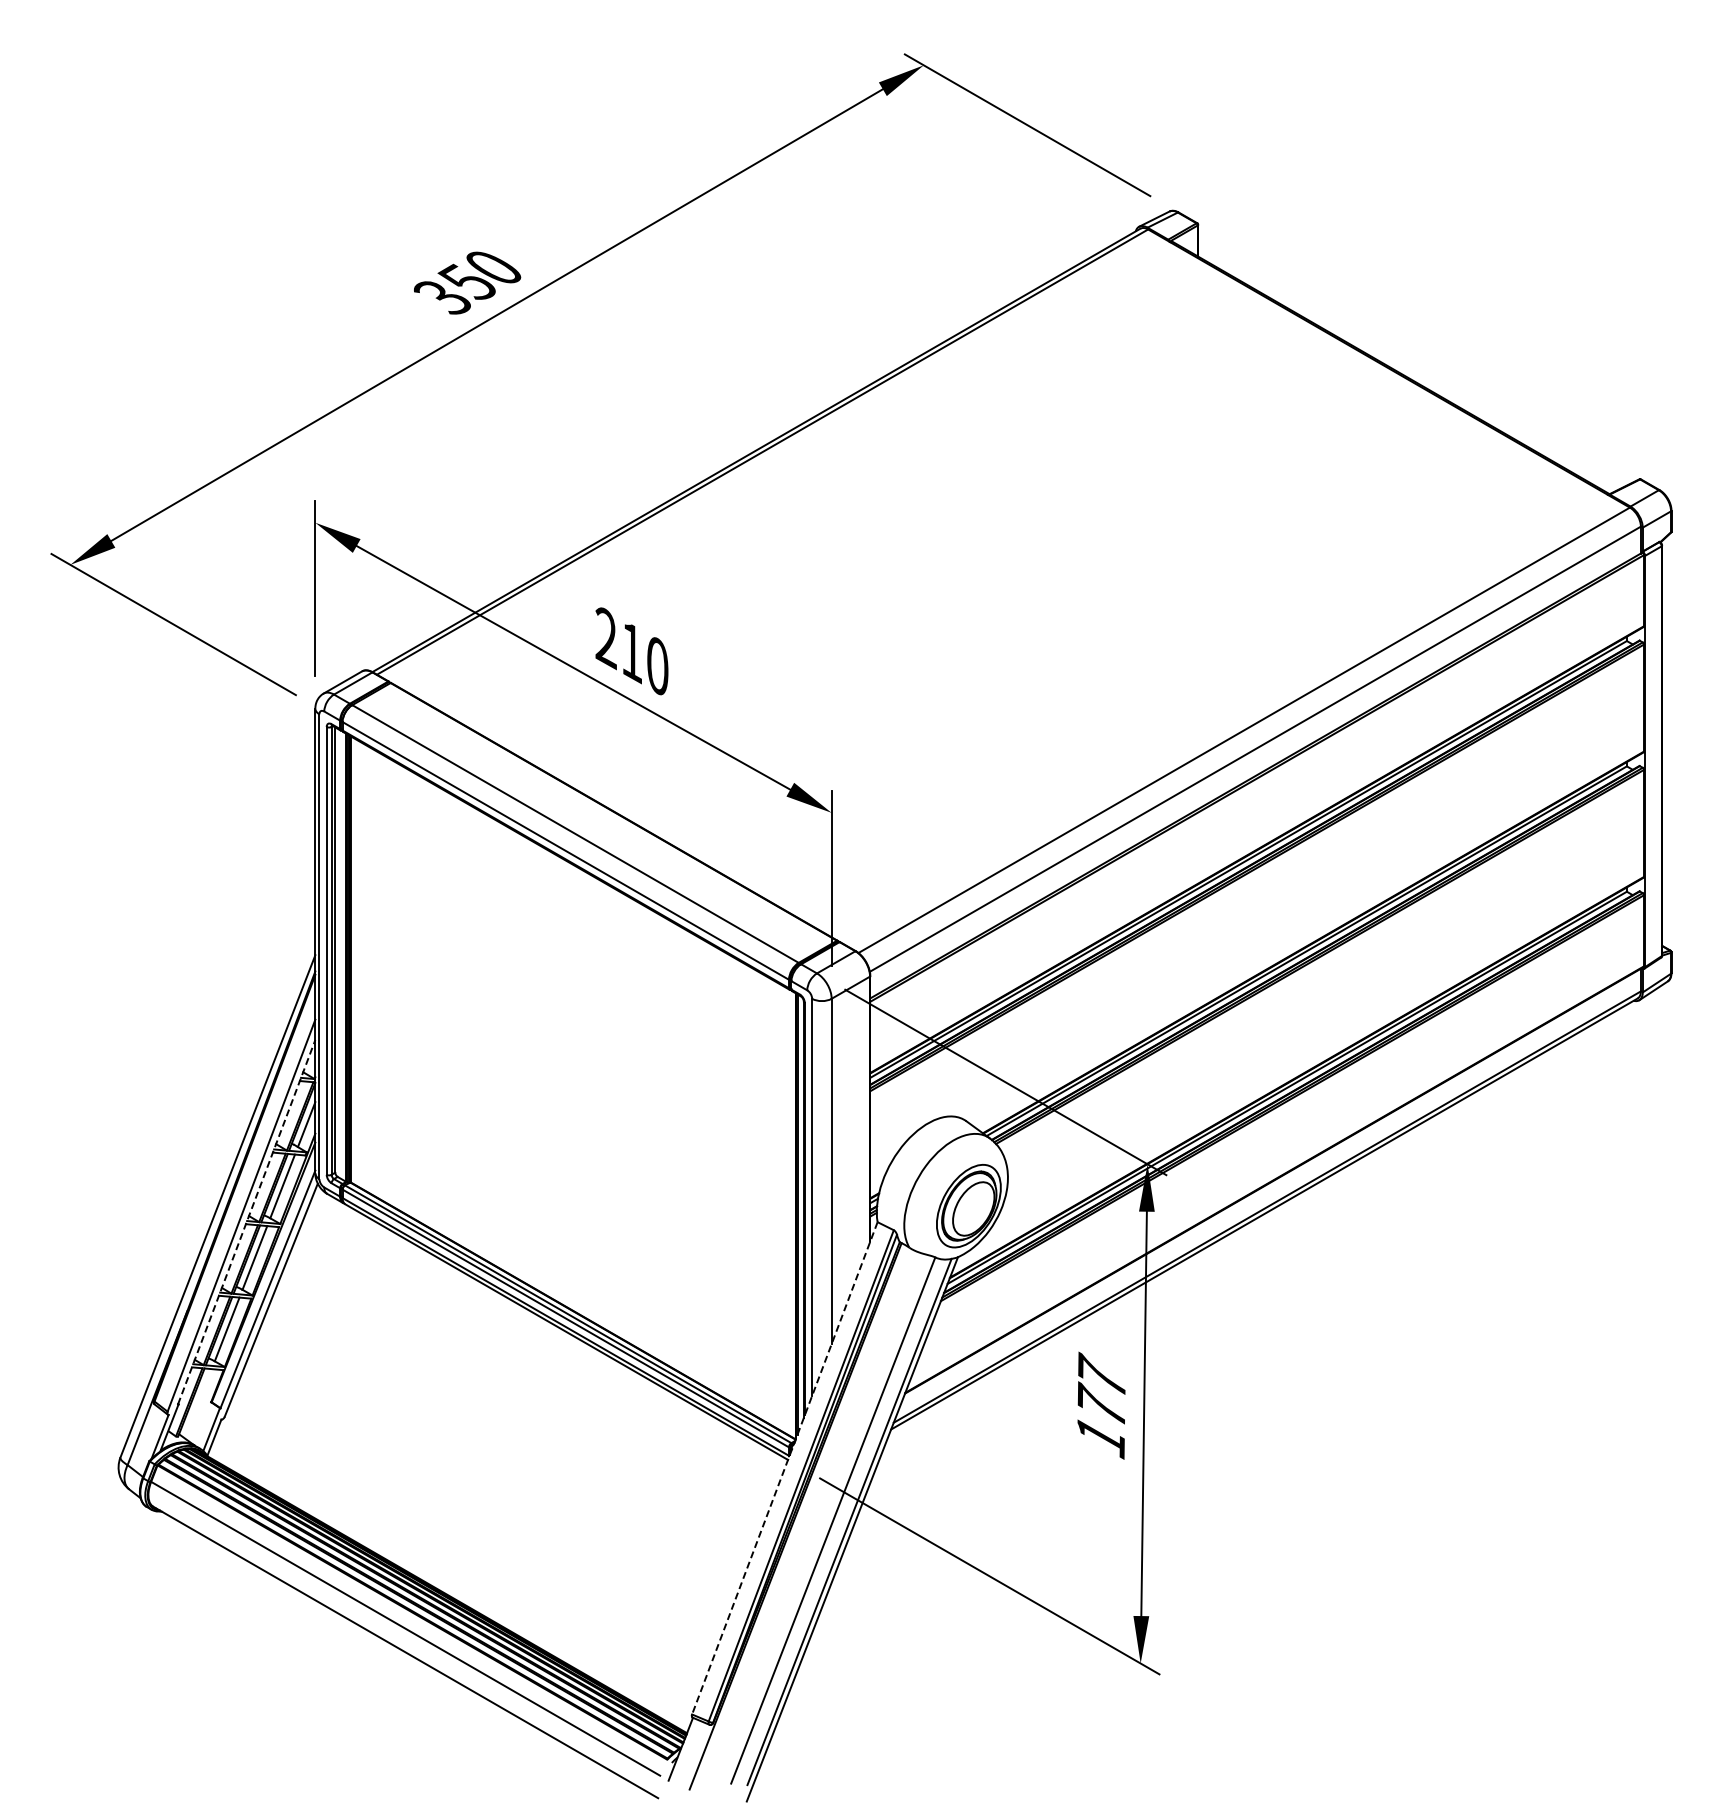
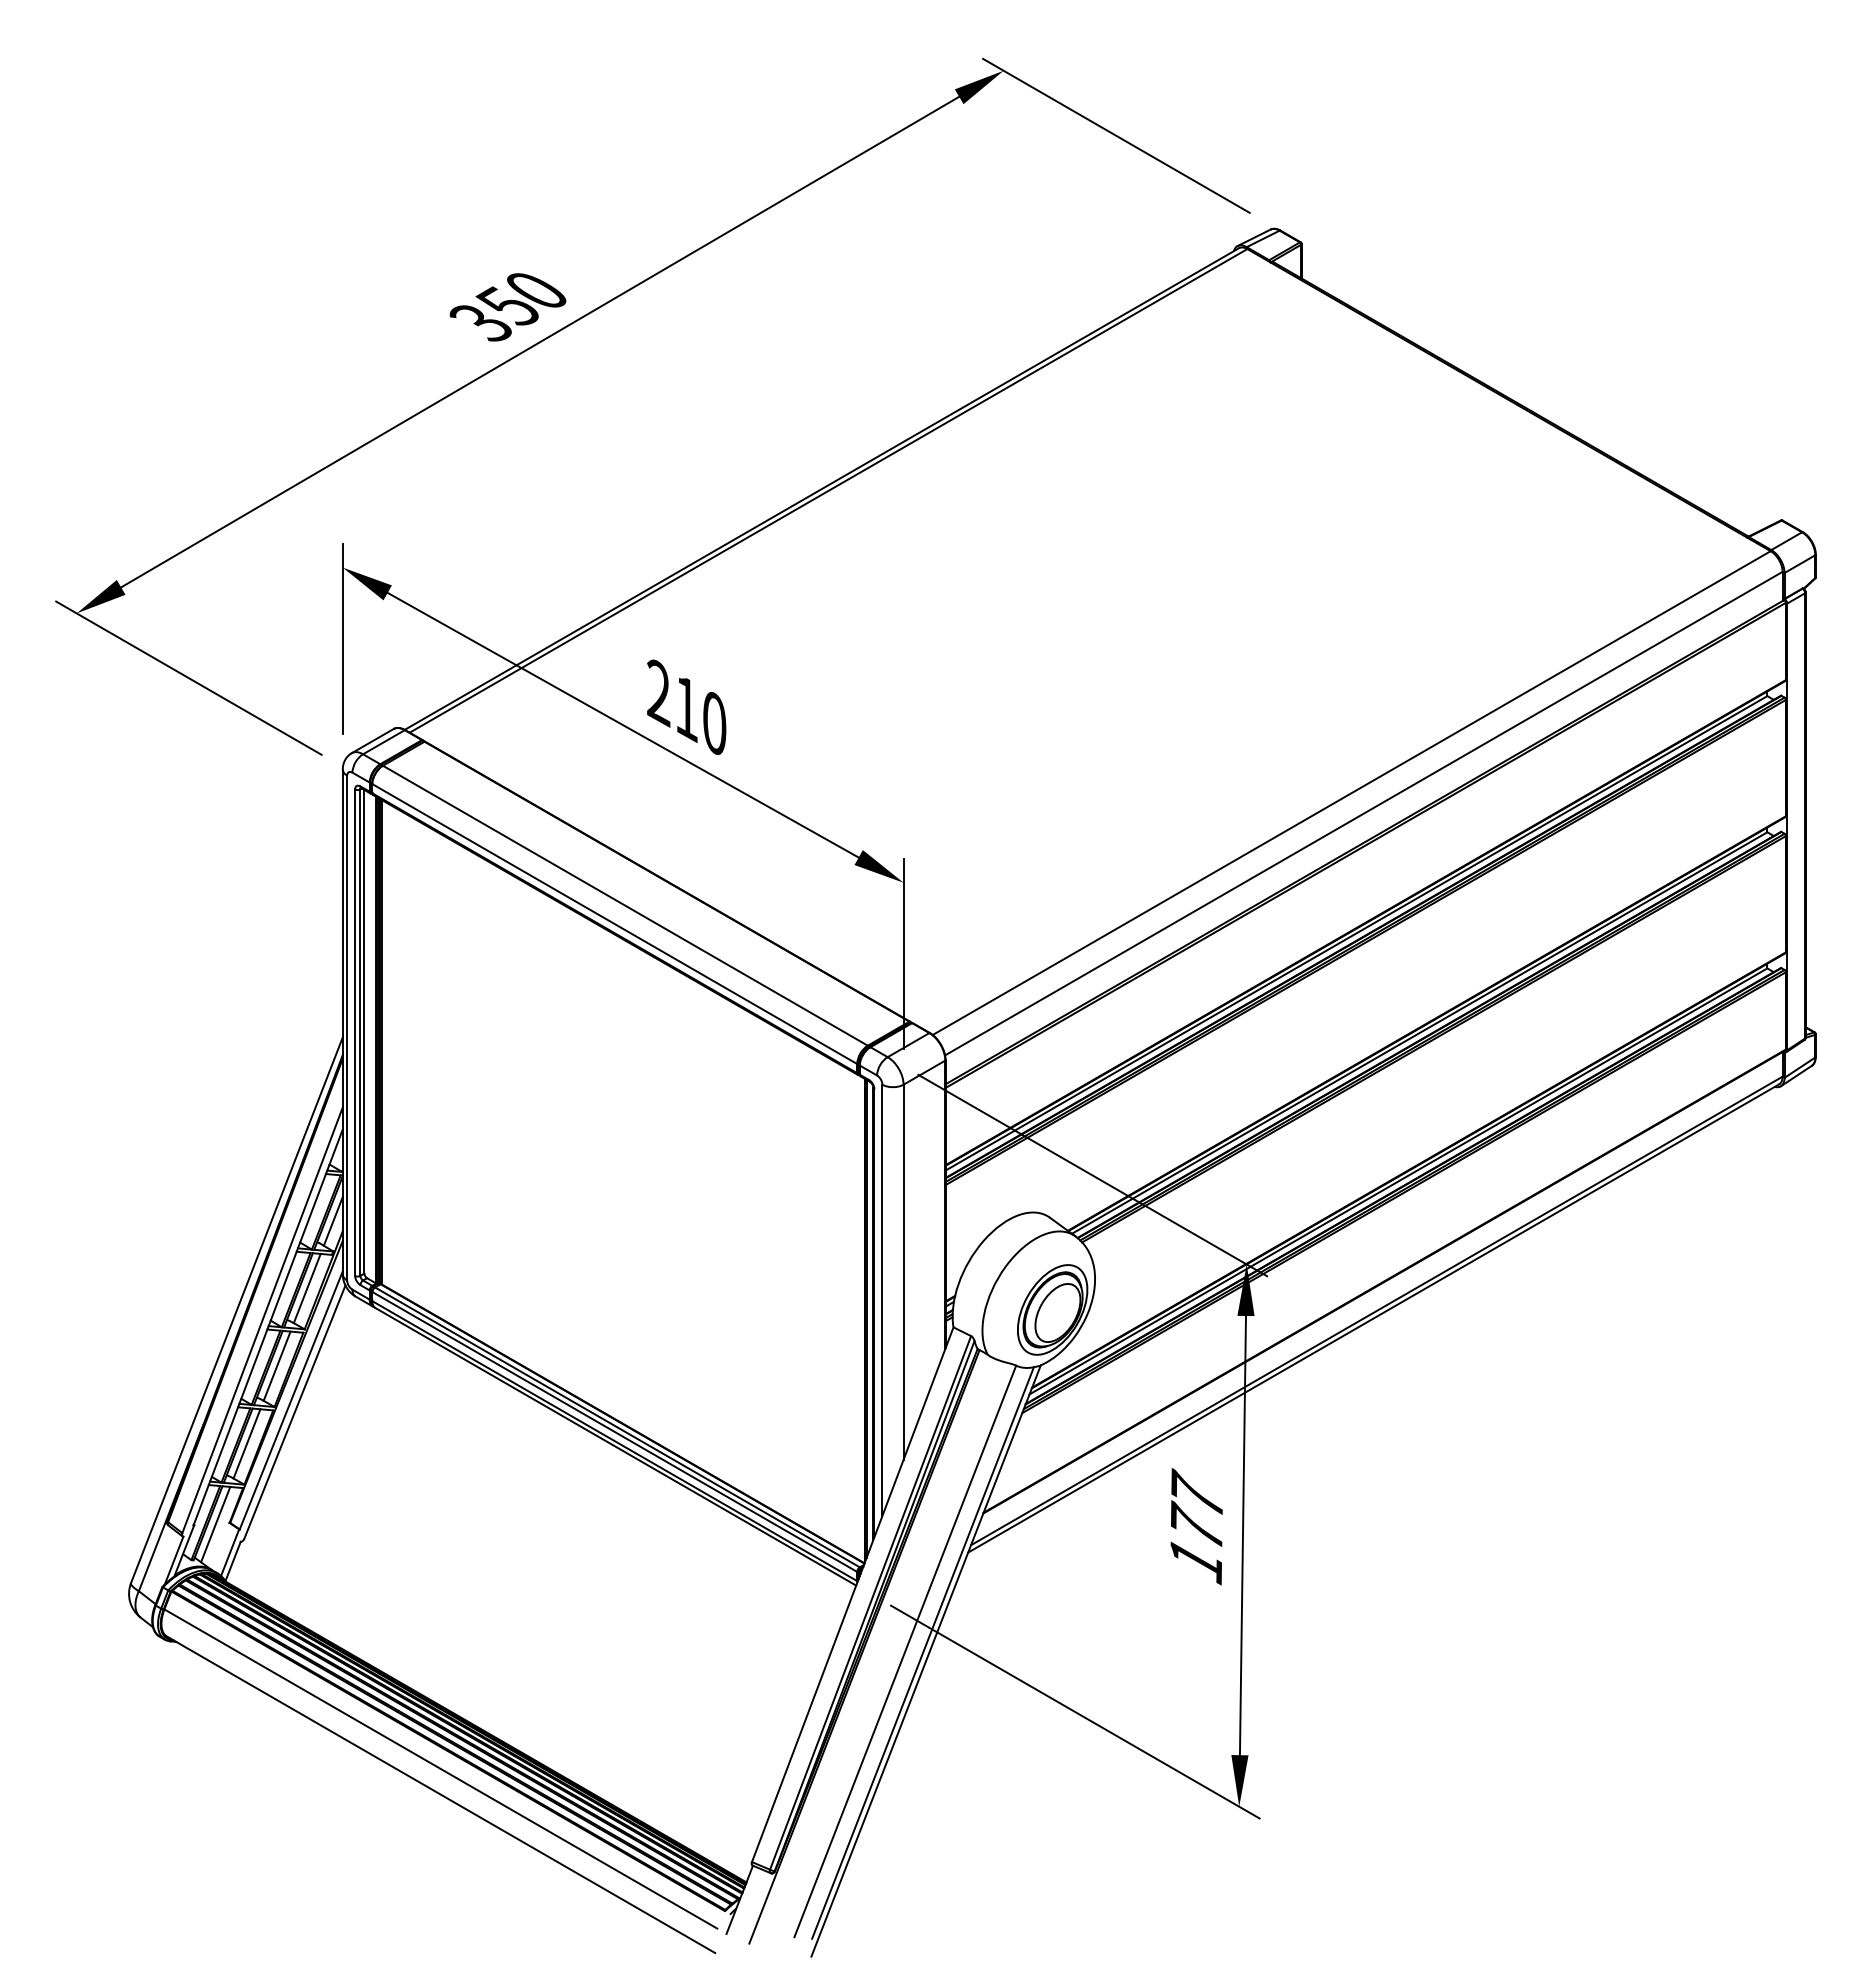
line: (246, 1222) -> (267, 1327), dashed -> solid
line: (197, 1403) -> (214, 1524), added
line: (784, 1468) -> (852, 1594), dashed -> solid

